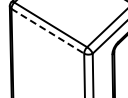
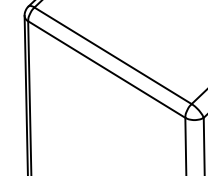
line: (47, 31) -> (106, 70), dashed -> solid

